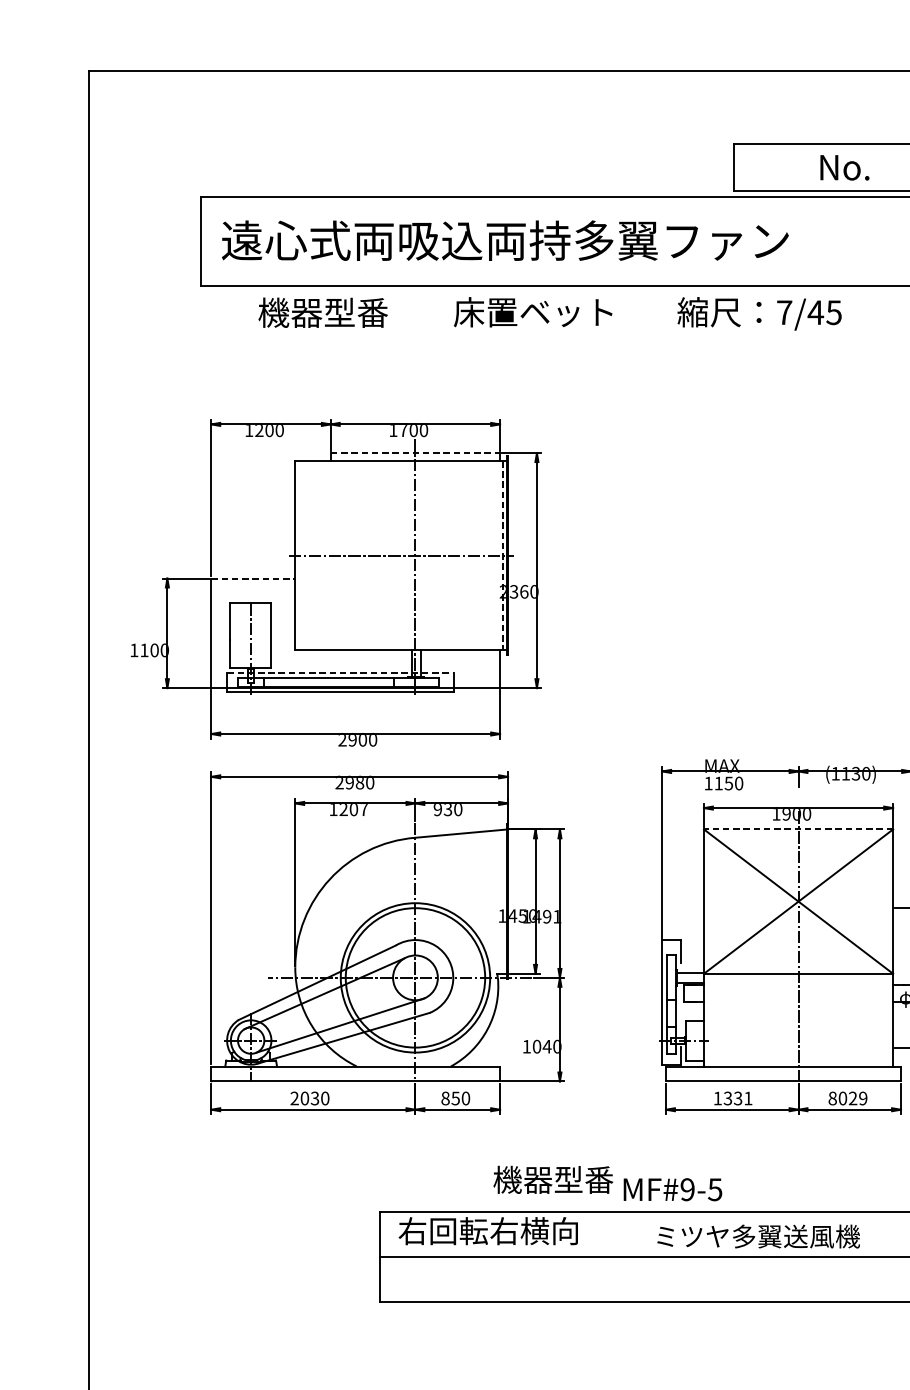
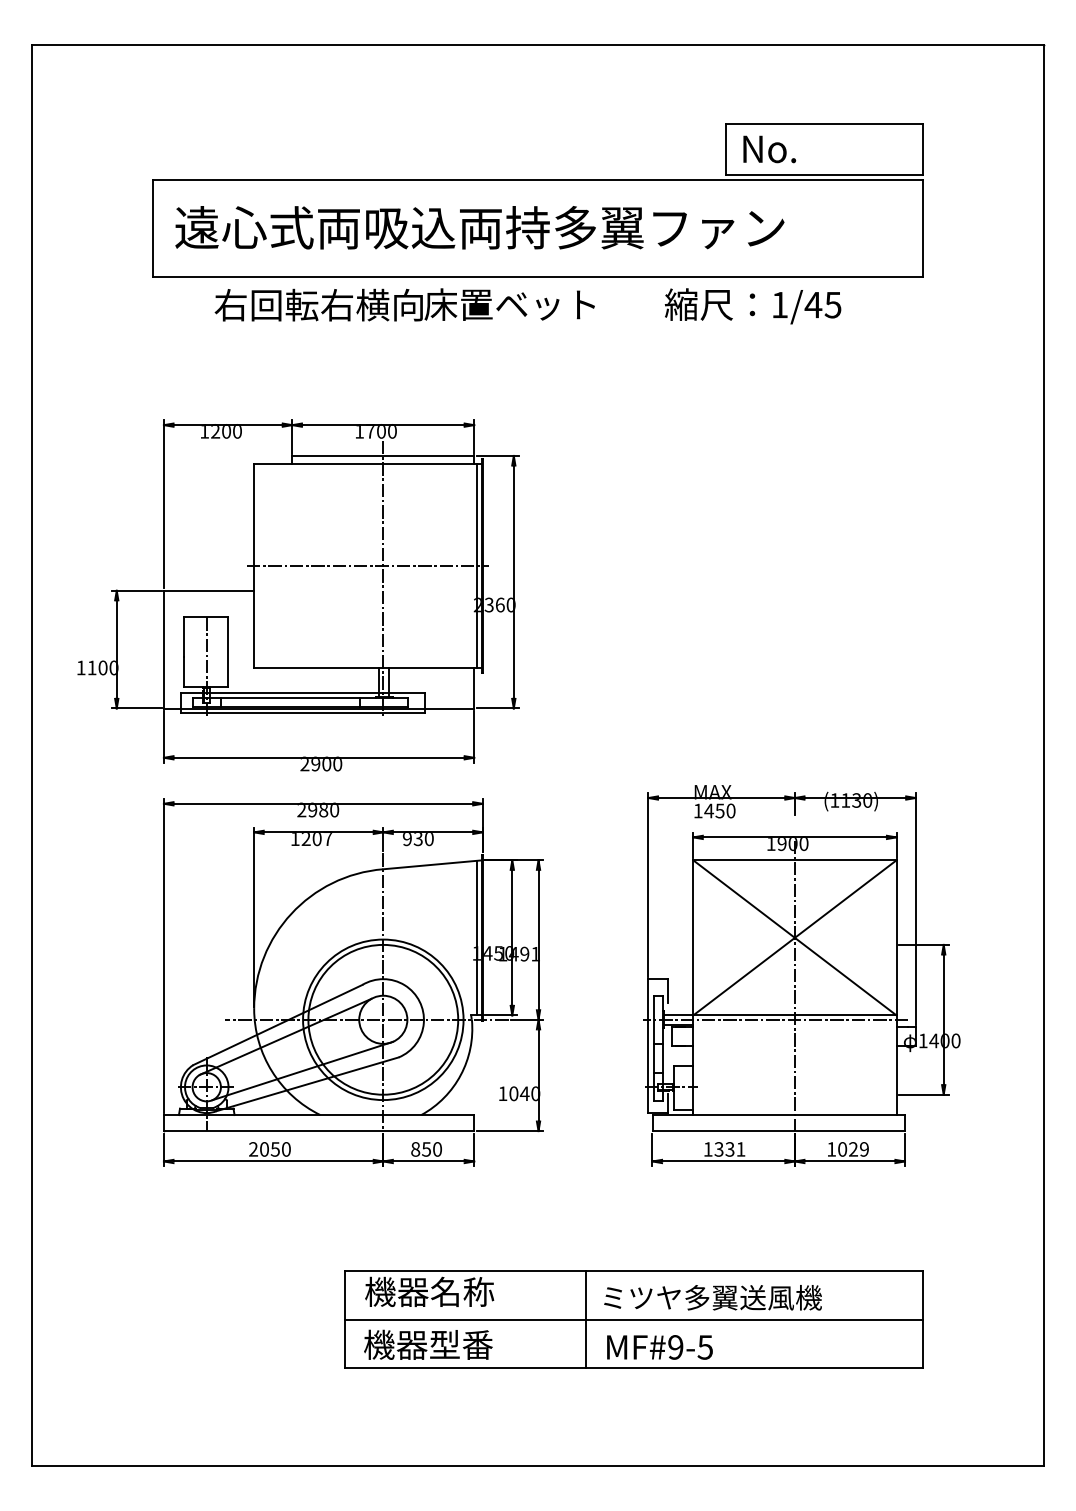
text: (844, 167) -> (769, 149), moved
text: (355, 312) -> (318, 304), 機器型番 -> 右回転右横向
text: (785, 313) -> (780, 305), 7/45 -> 1/45
line: (415, 453) -> (383, 456), dashed -> solid
line: (503, 555) -> (477, 566), dashed -> solid
line: (253, 578) -> (209, 590), dashed -> solid
line: (341, 673) -> (303, 692), dashed -> solid
text: (718, 783) -> (708, 810), 1150 -> 1450
line: (798, 829) -> (794, 860), dashed -> solid
line: (503, 901) -> (477, 937), added
line: (780, 977) -> (775, 1019), added
text: (315, 1098) -> (275, 1149), 2030 -> 2050
text: (832, 1098) -> (831, 1149), 8029 -> 1029
text: (553, 1179) -> (428, 1344), moved
text: (672, 1189) -> (659, 1347), moved
text: (488, 1230) -> (461, 1291), 右回転右横向 -> 機器名称
text: (758, 1236) -> (712, 1297), moved
line: (604, 1256) -> (586, 1319), added

